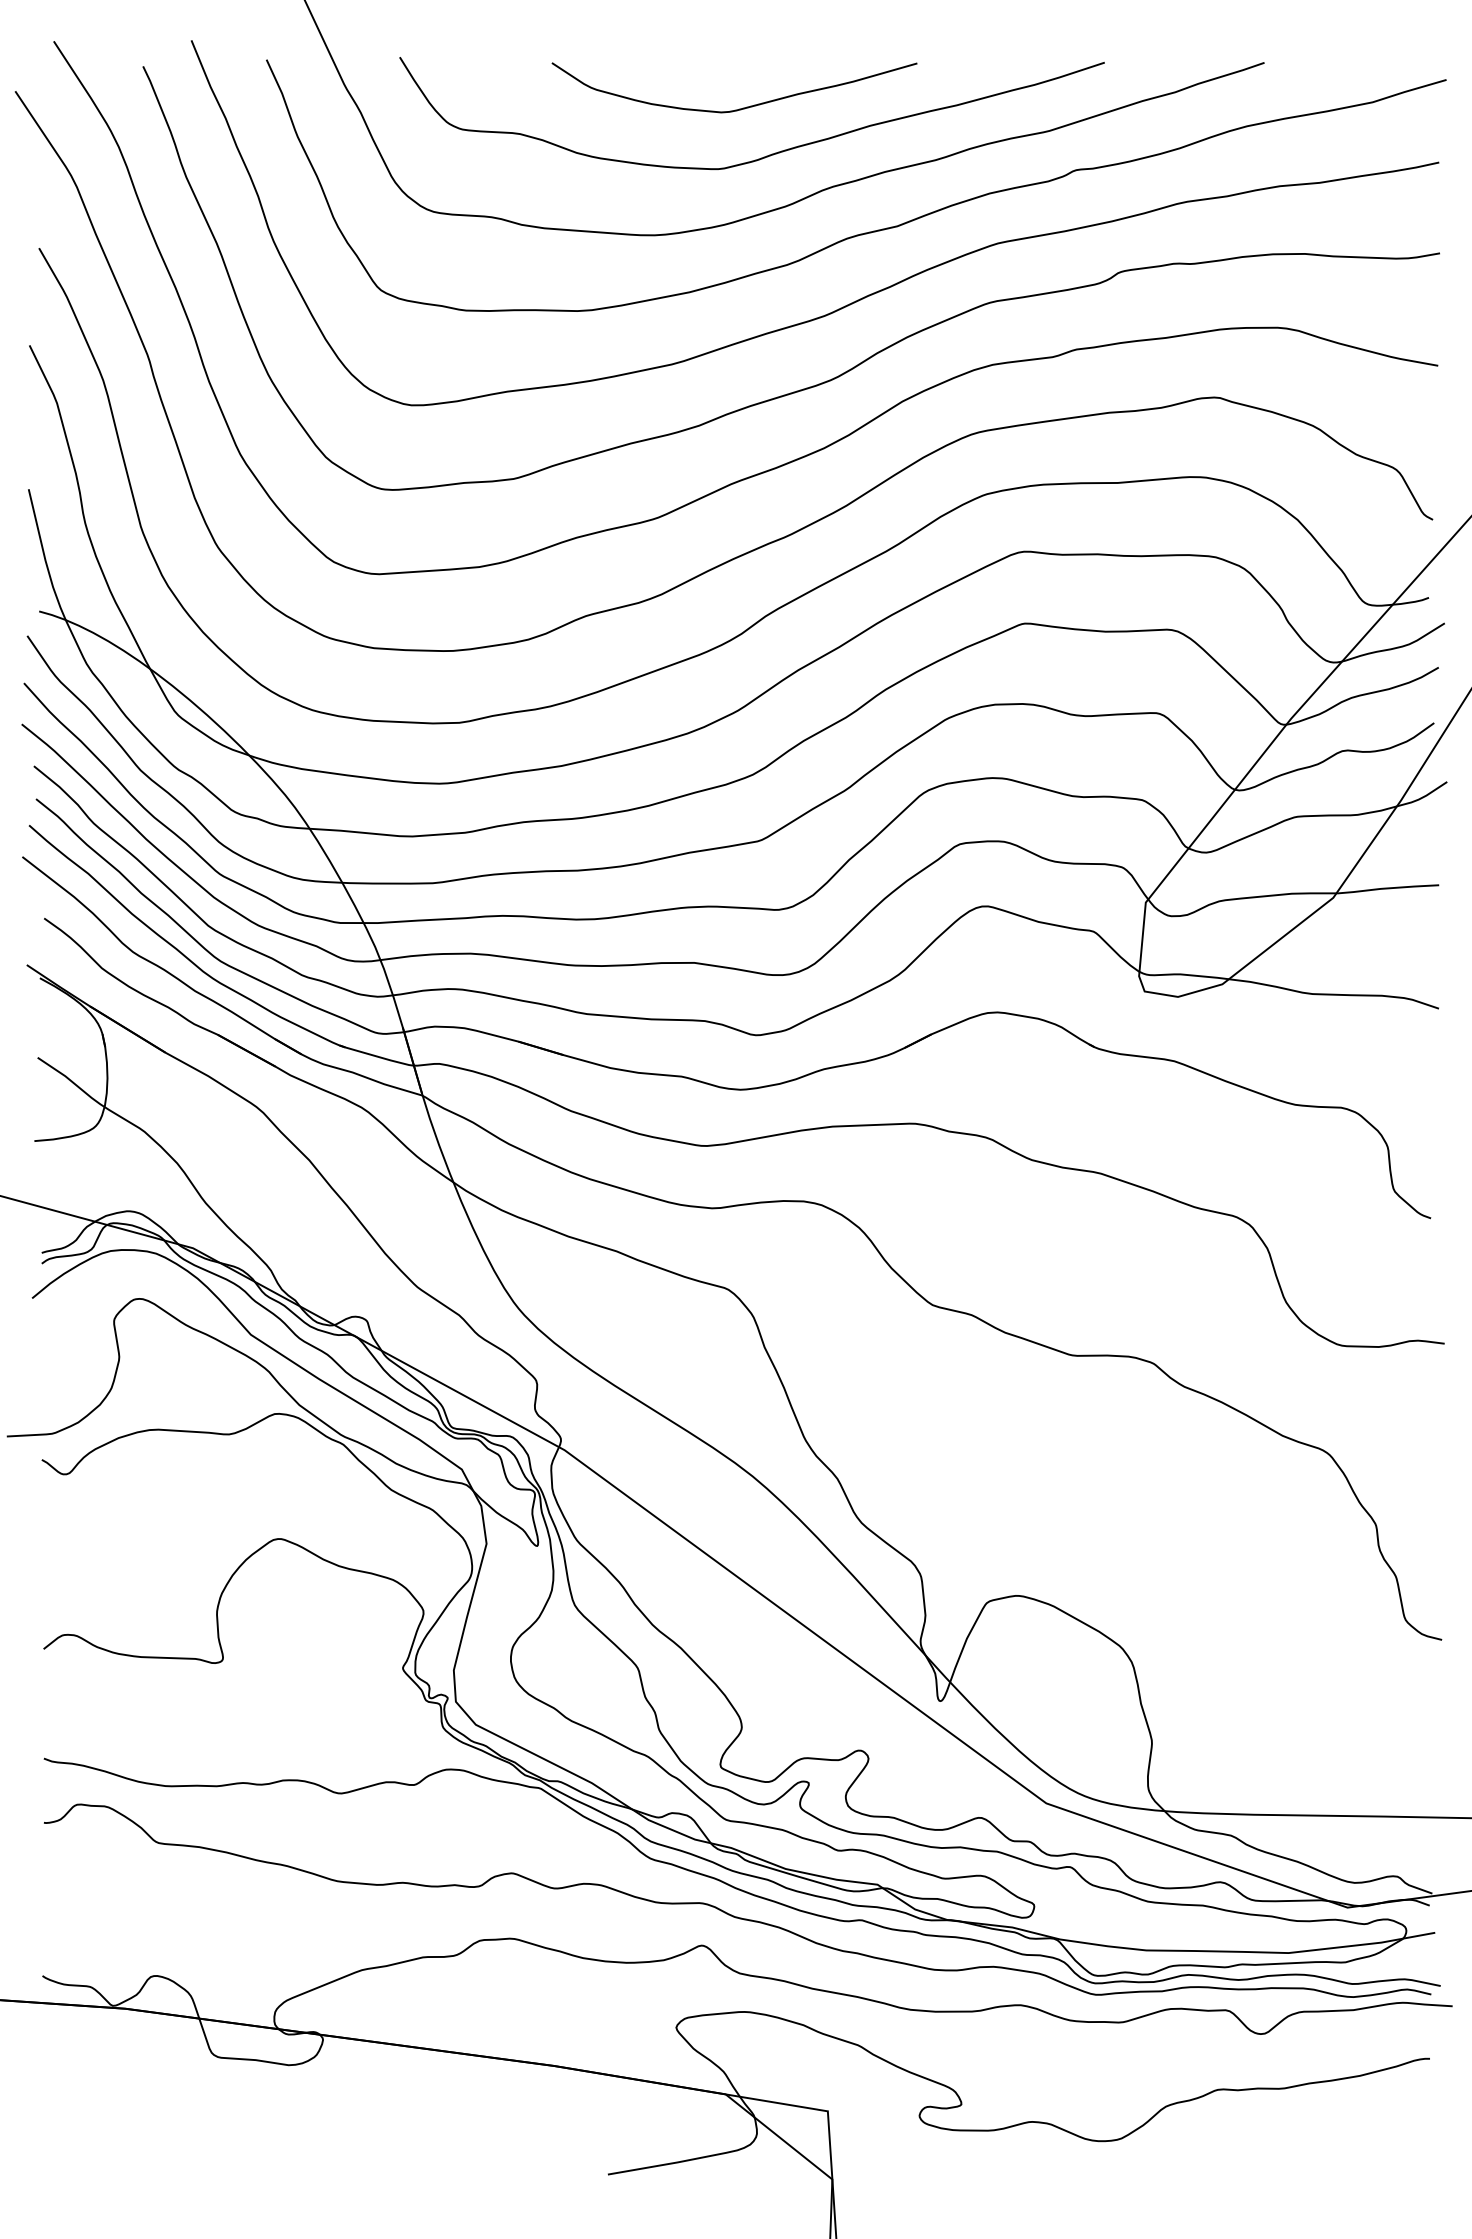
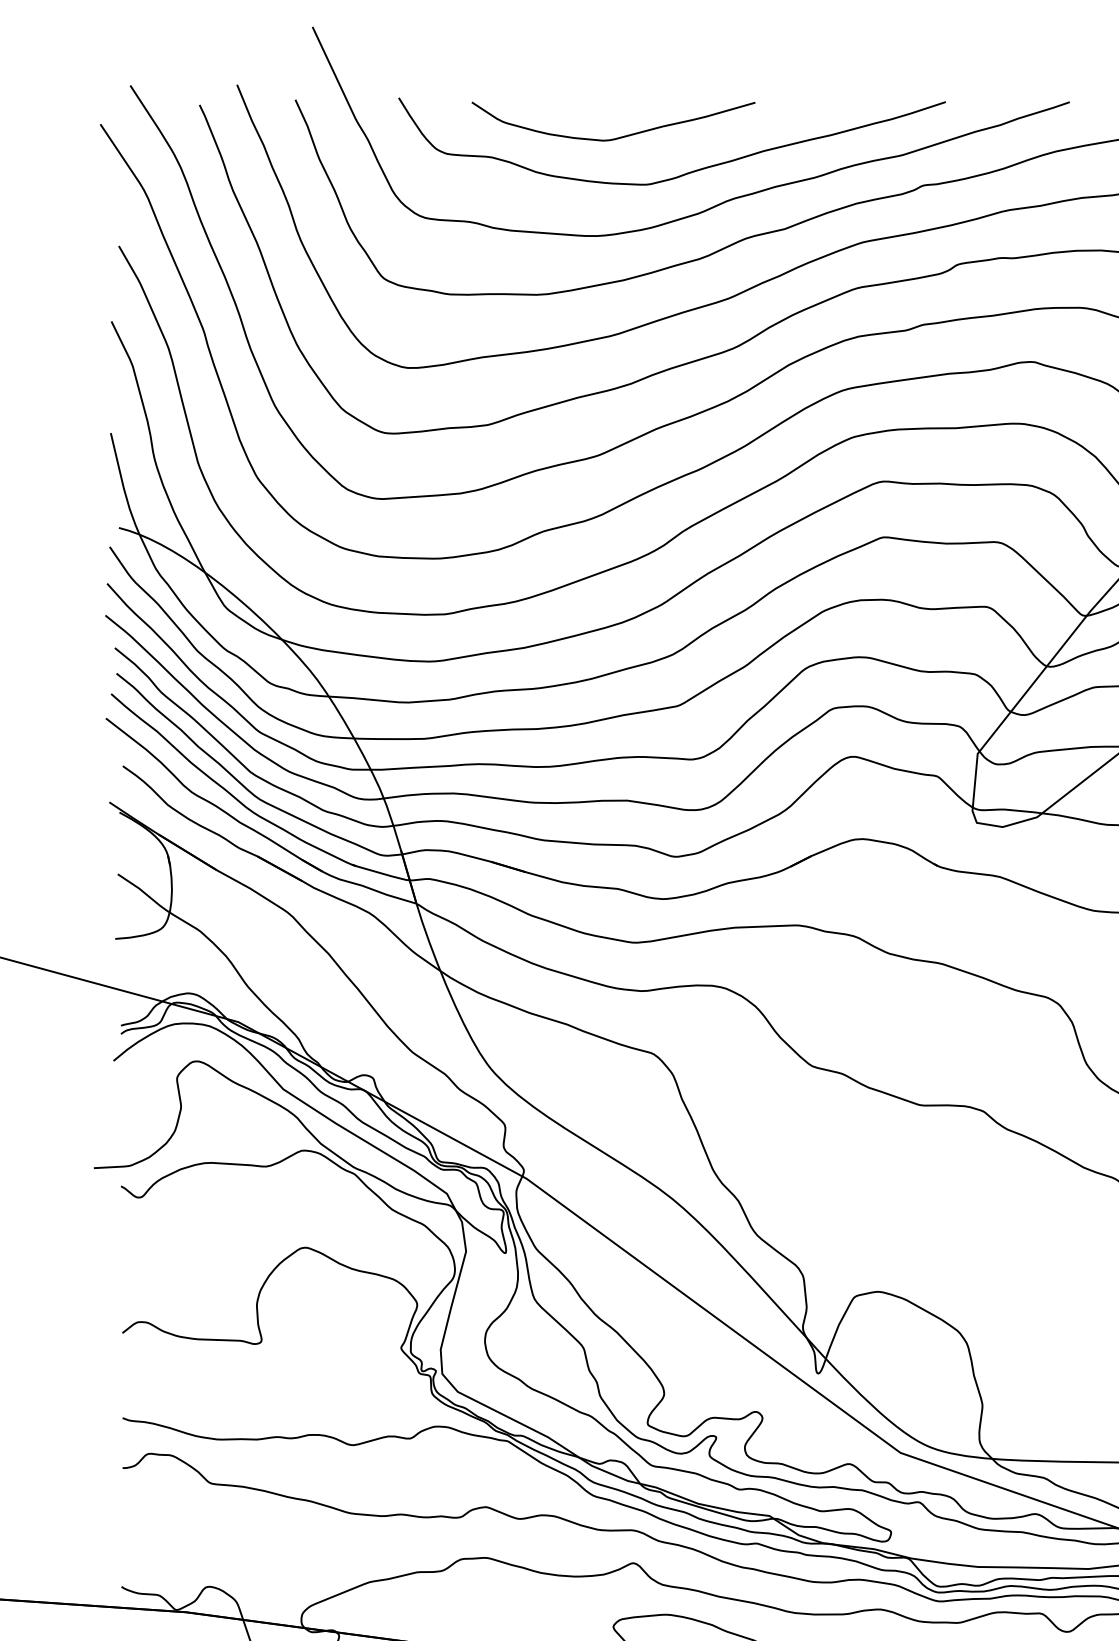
curve: (739, 108) -> (617, 137), moved

